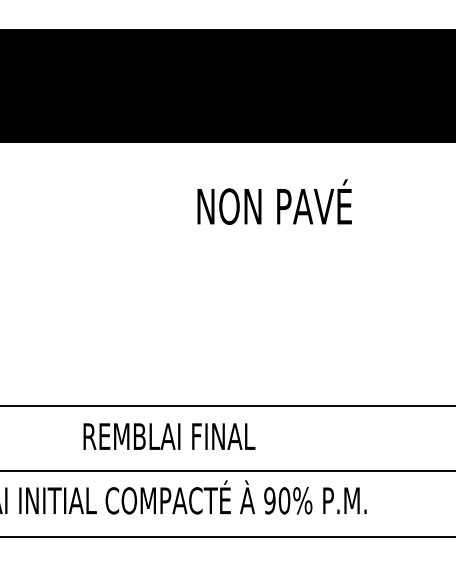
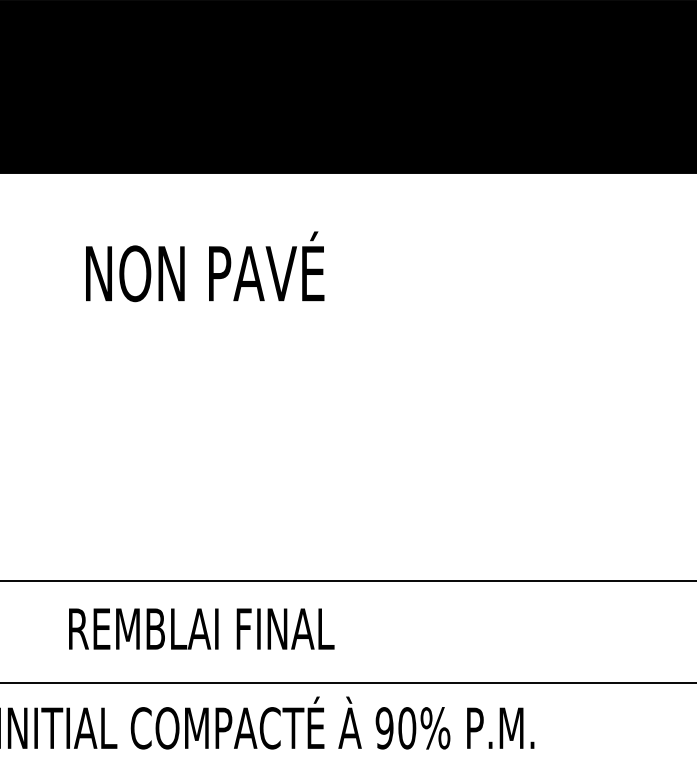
text: (274, 201) -> (204, 265), moved
text: (169, 436) -> (201, 628), moved

